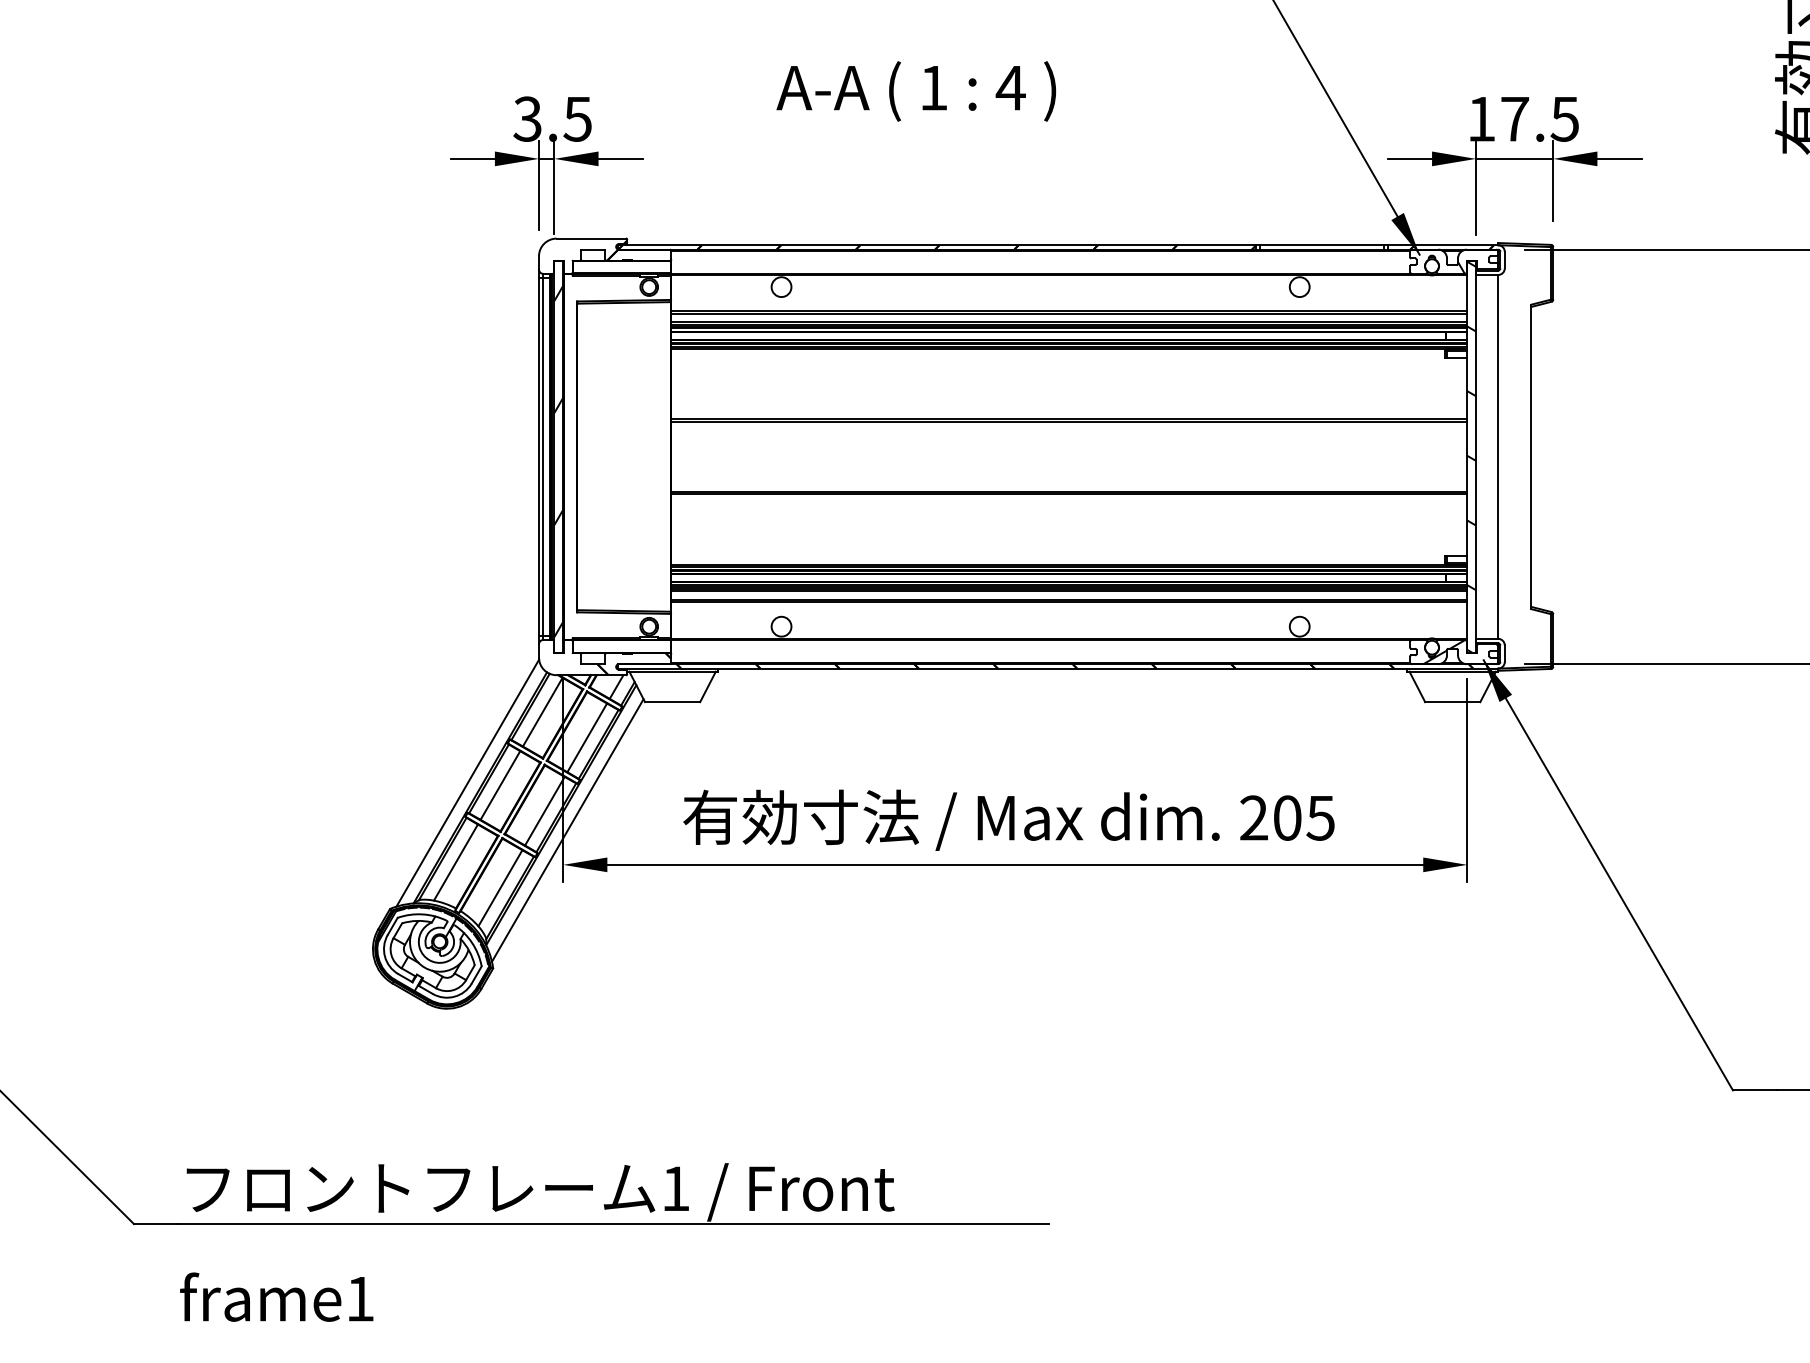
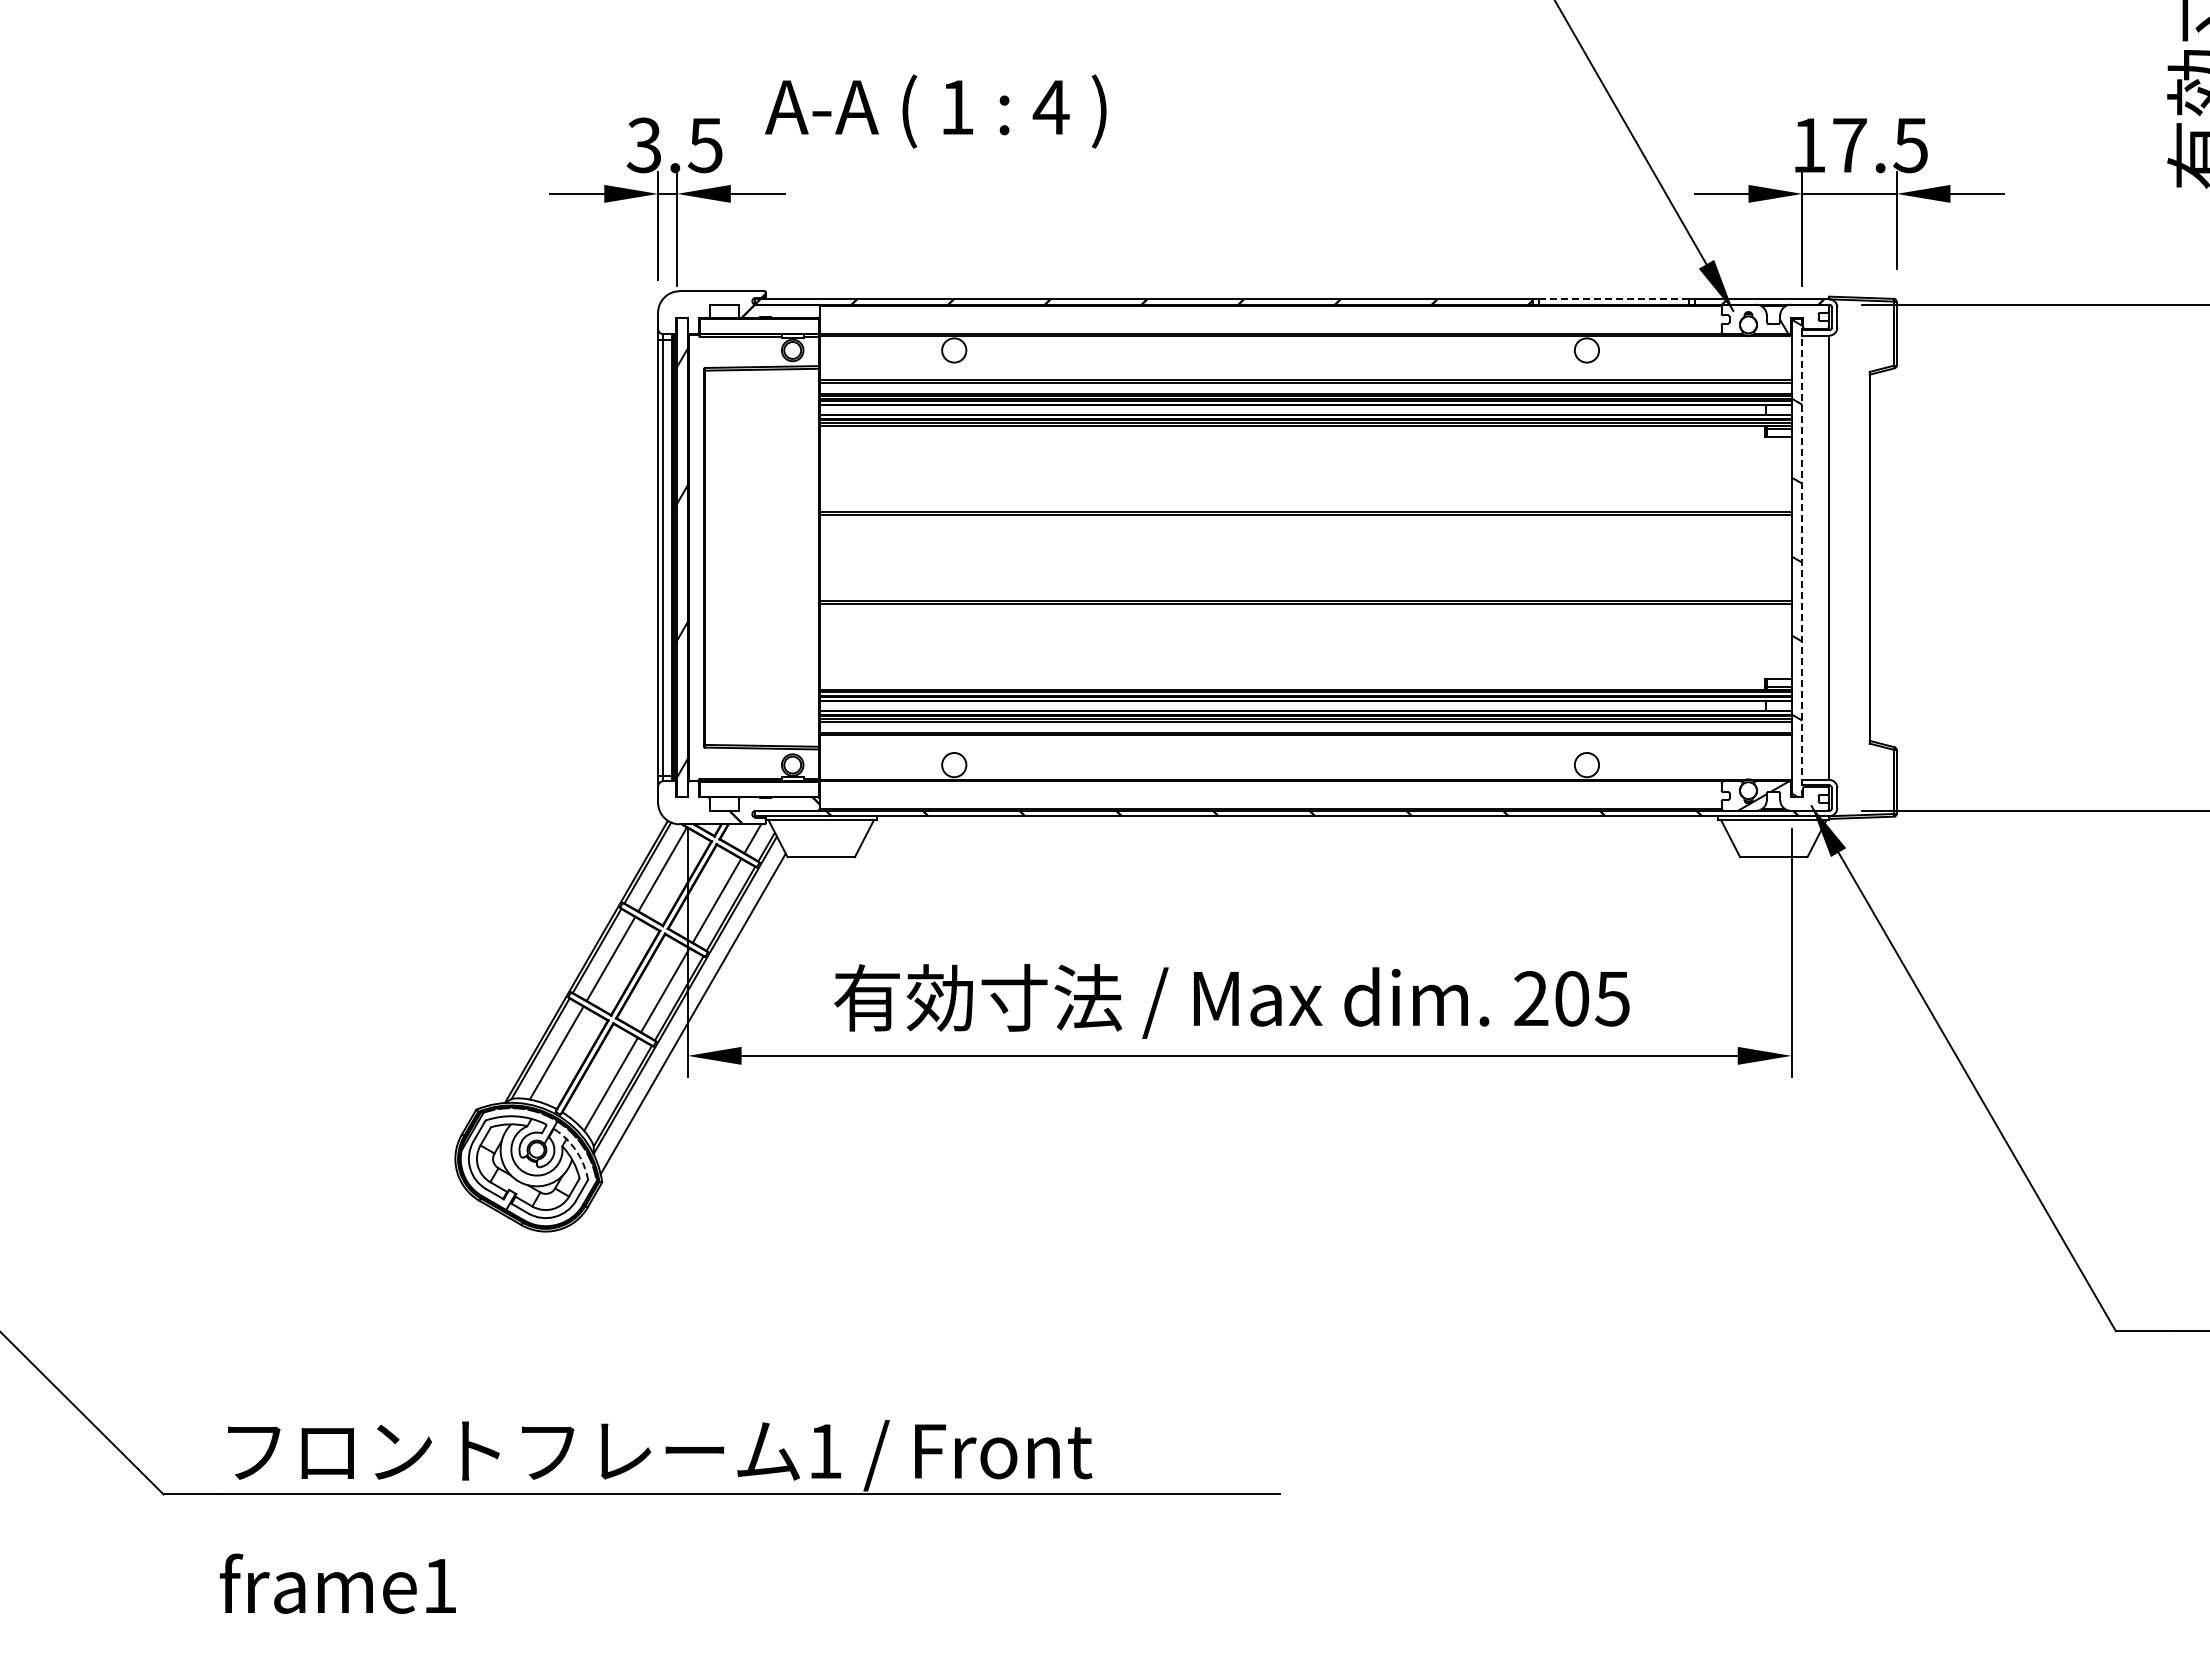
text: (916, 91) -> (935, 111), moved
line: (1322, 245) -> (1614, 299), solid -> dashed
line: (1476, 456) -> (1802, 557), solid -> dashed
line: (468, 782) -> (571, 955), removed
arc: (472, 943) -> (576, 1151), solid -> dashed

